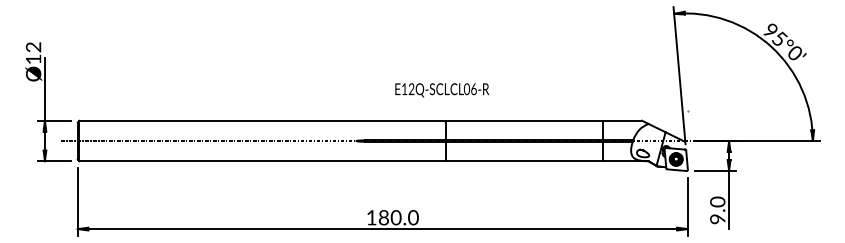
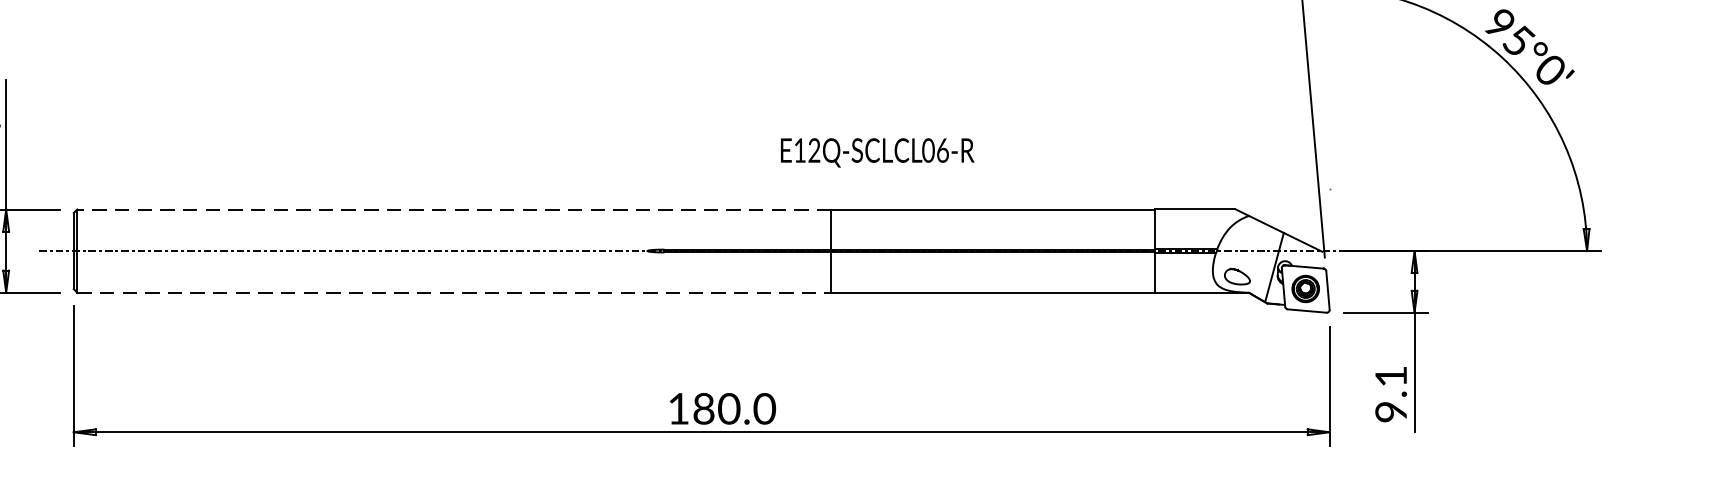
text: (442, 90) -> (878, 153), moved
line: (262, 120) -> (453, 208), solid -> dashed
line: (263, 161) -> (456, 293), solid -> dashed
text: (717, 201) -> (1390, 375), 9.0 -> 9.1

